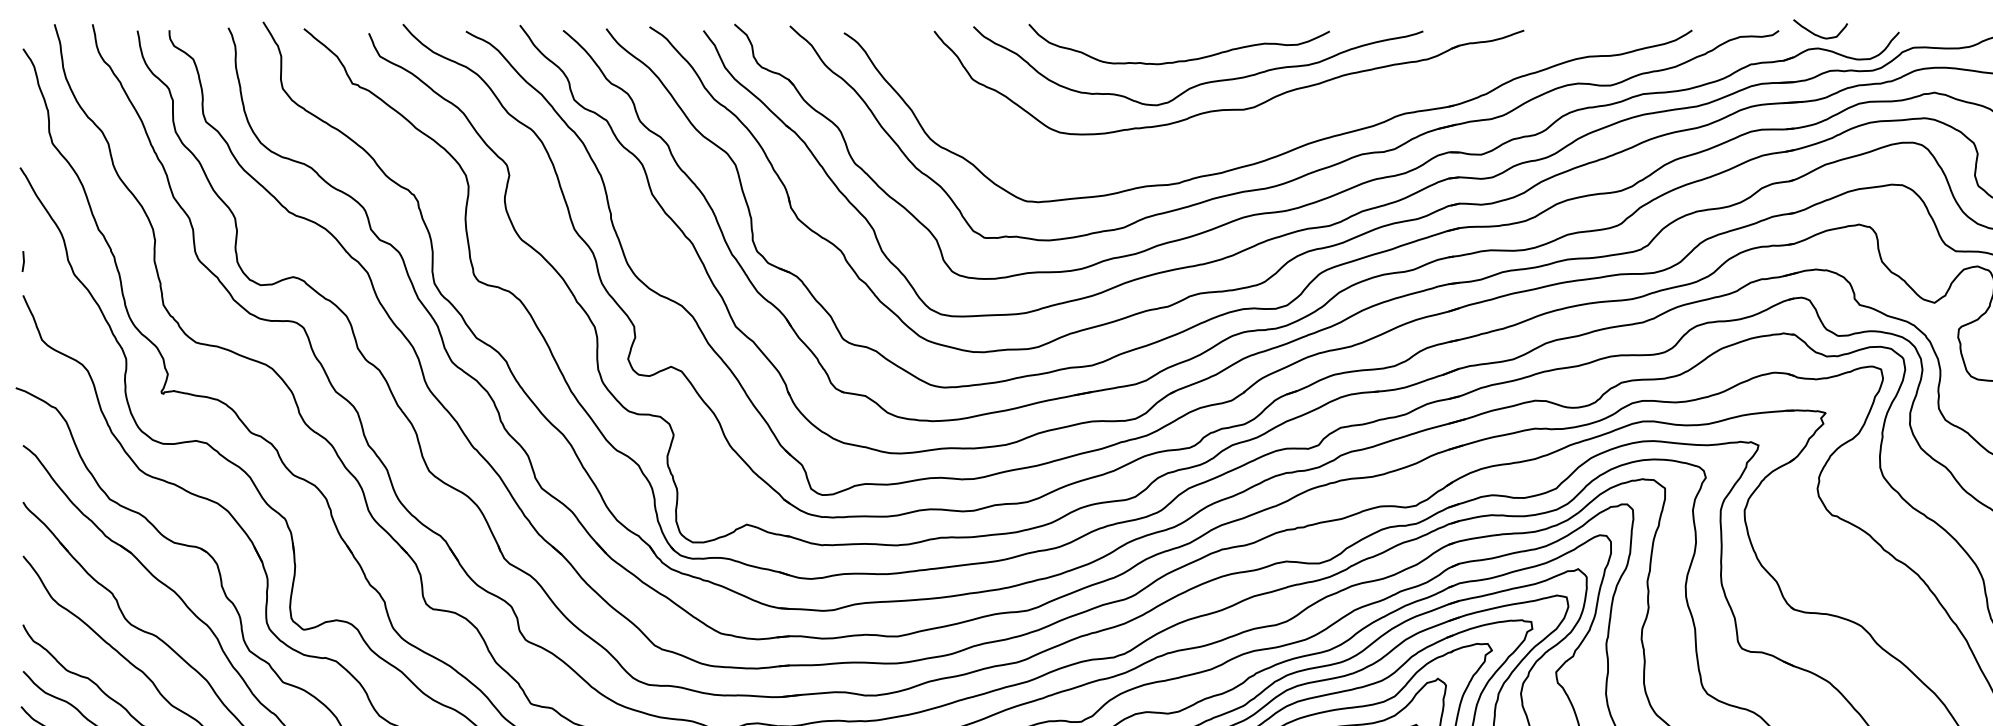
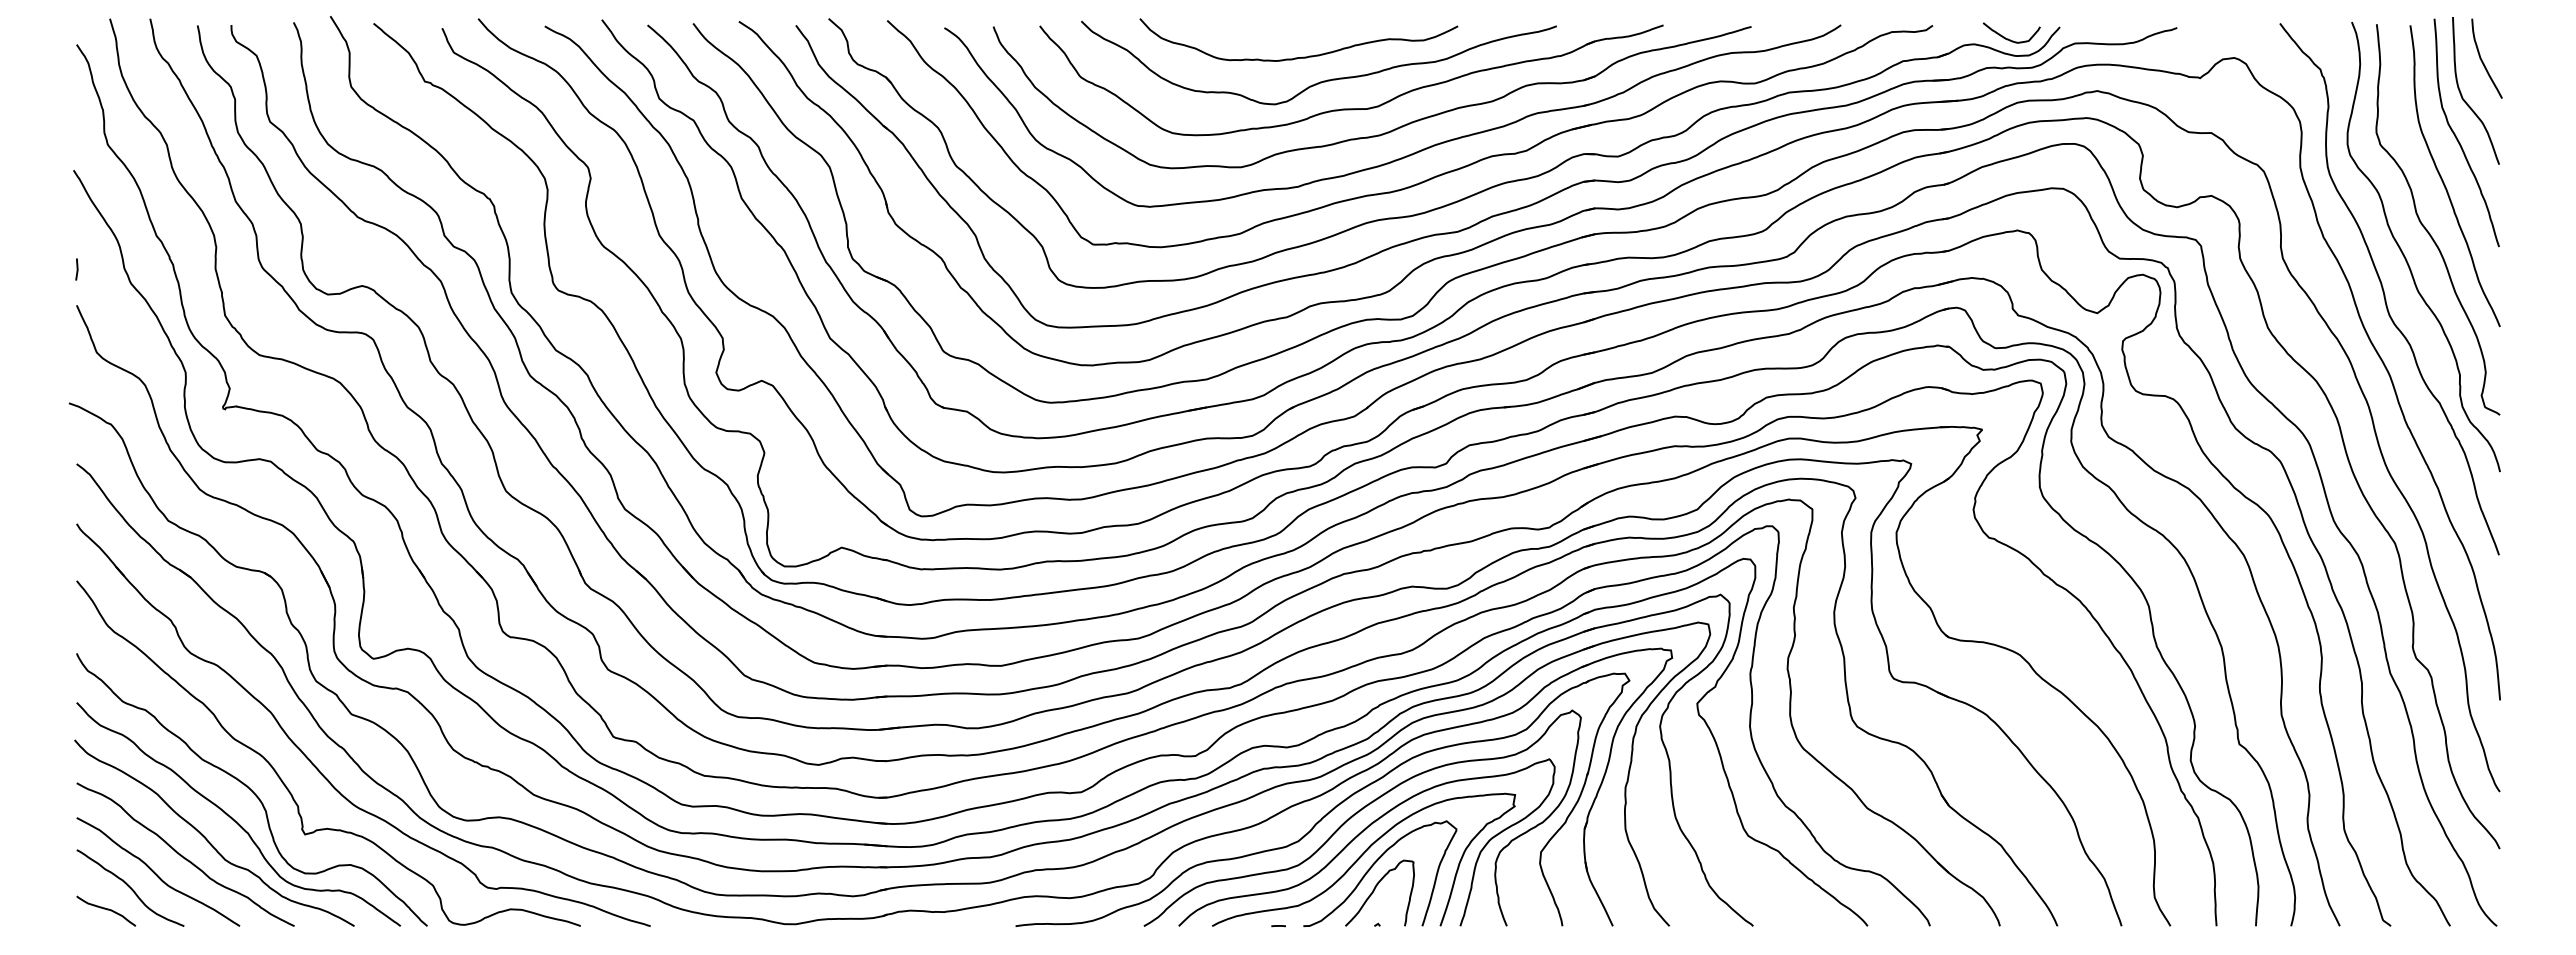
curve: (1817, 34) -> (2008, 38), moved
part: (1260, 131) -> (1384, 132), added

